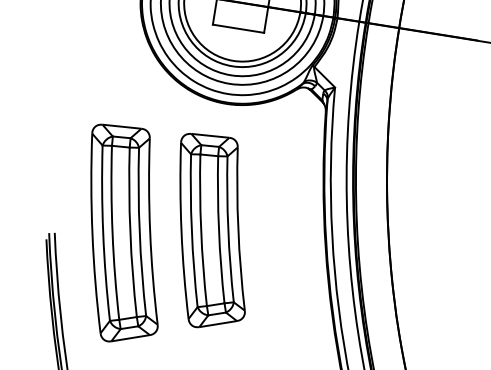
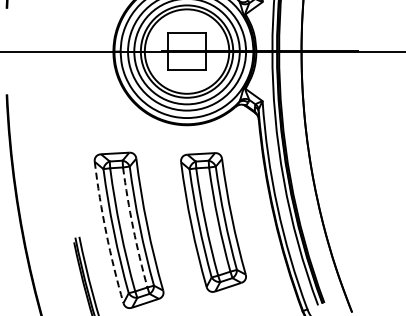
arc: (130, 231) -> (133, 227), solid -> dashed
part: (212, 232) -> (213, 222), moved
arc: (92, 234) -> (106, 233), solid -> dashed

